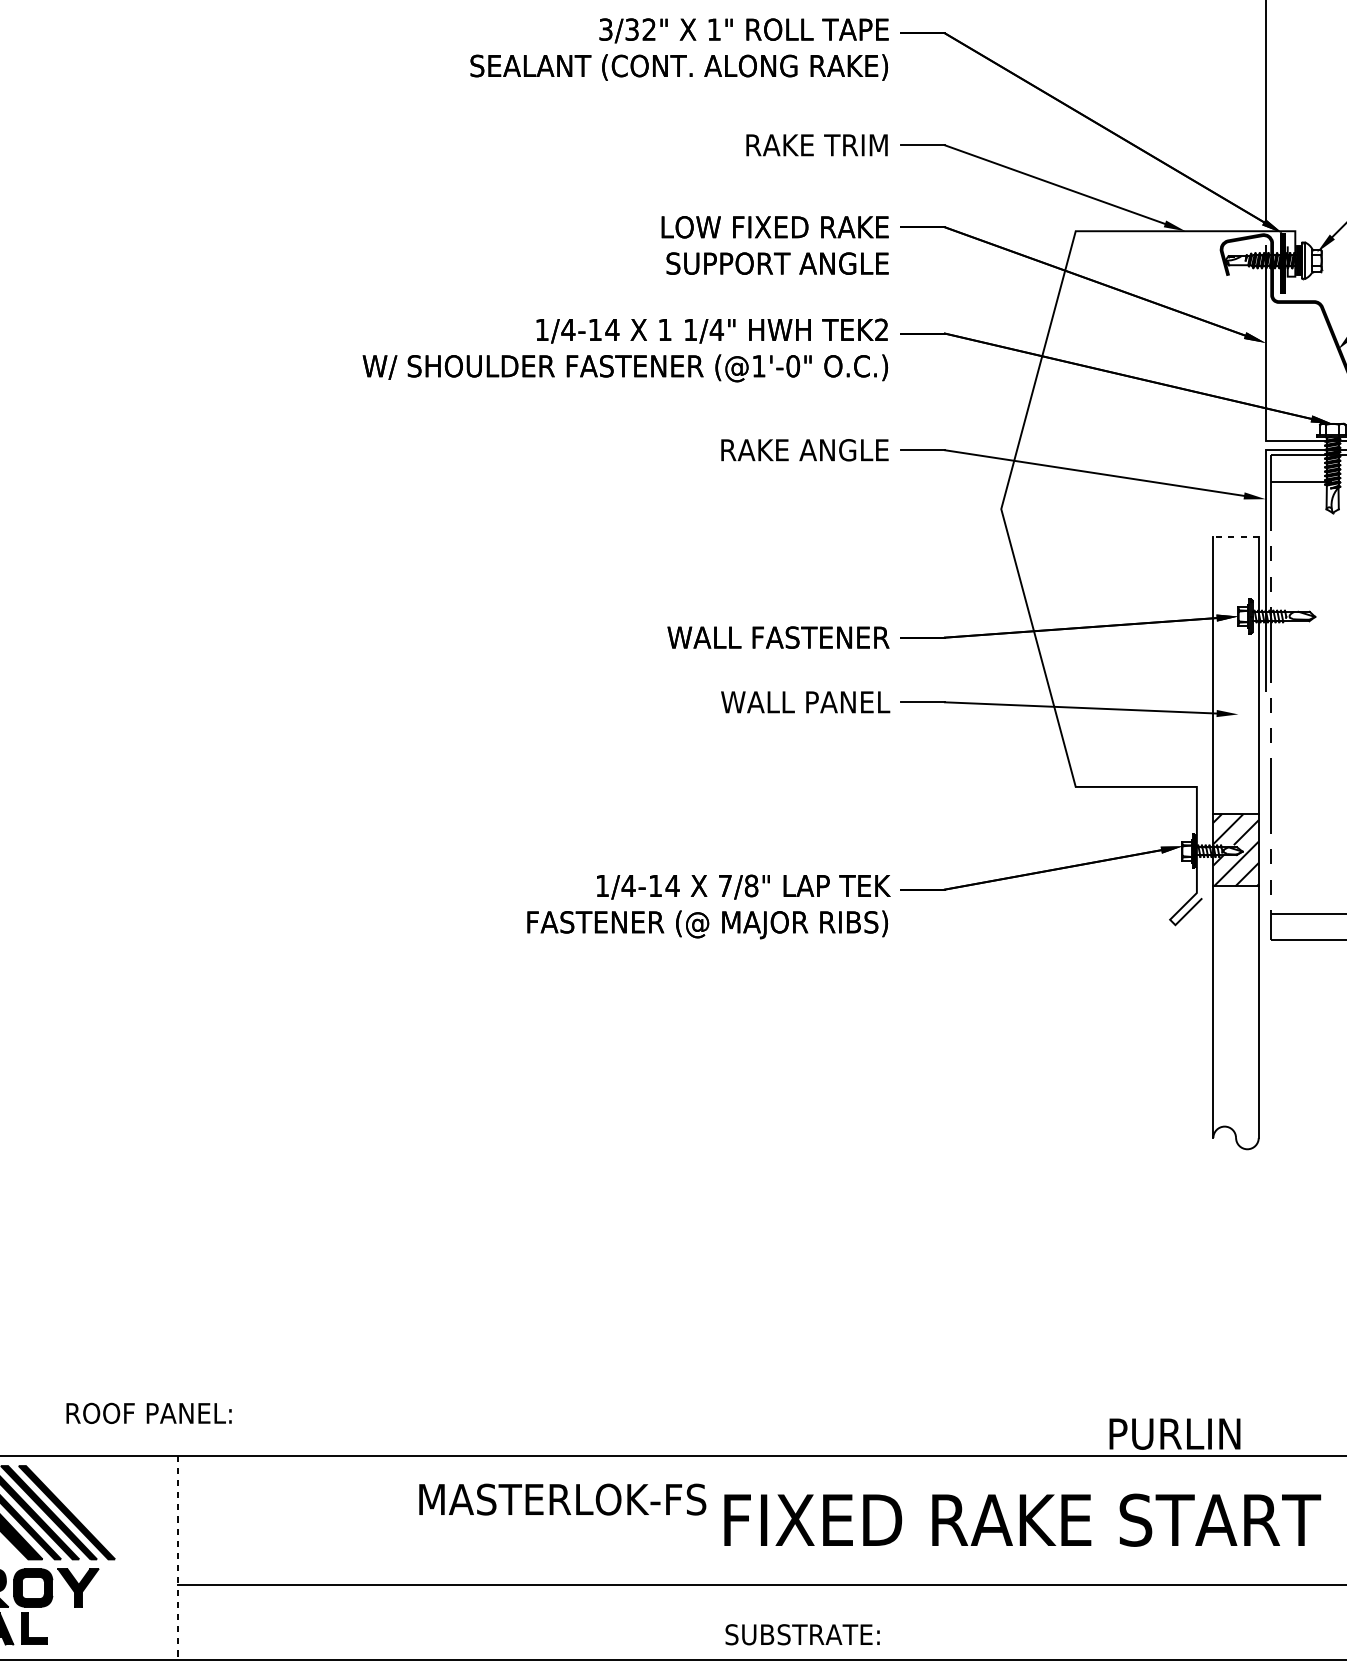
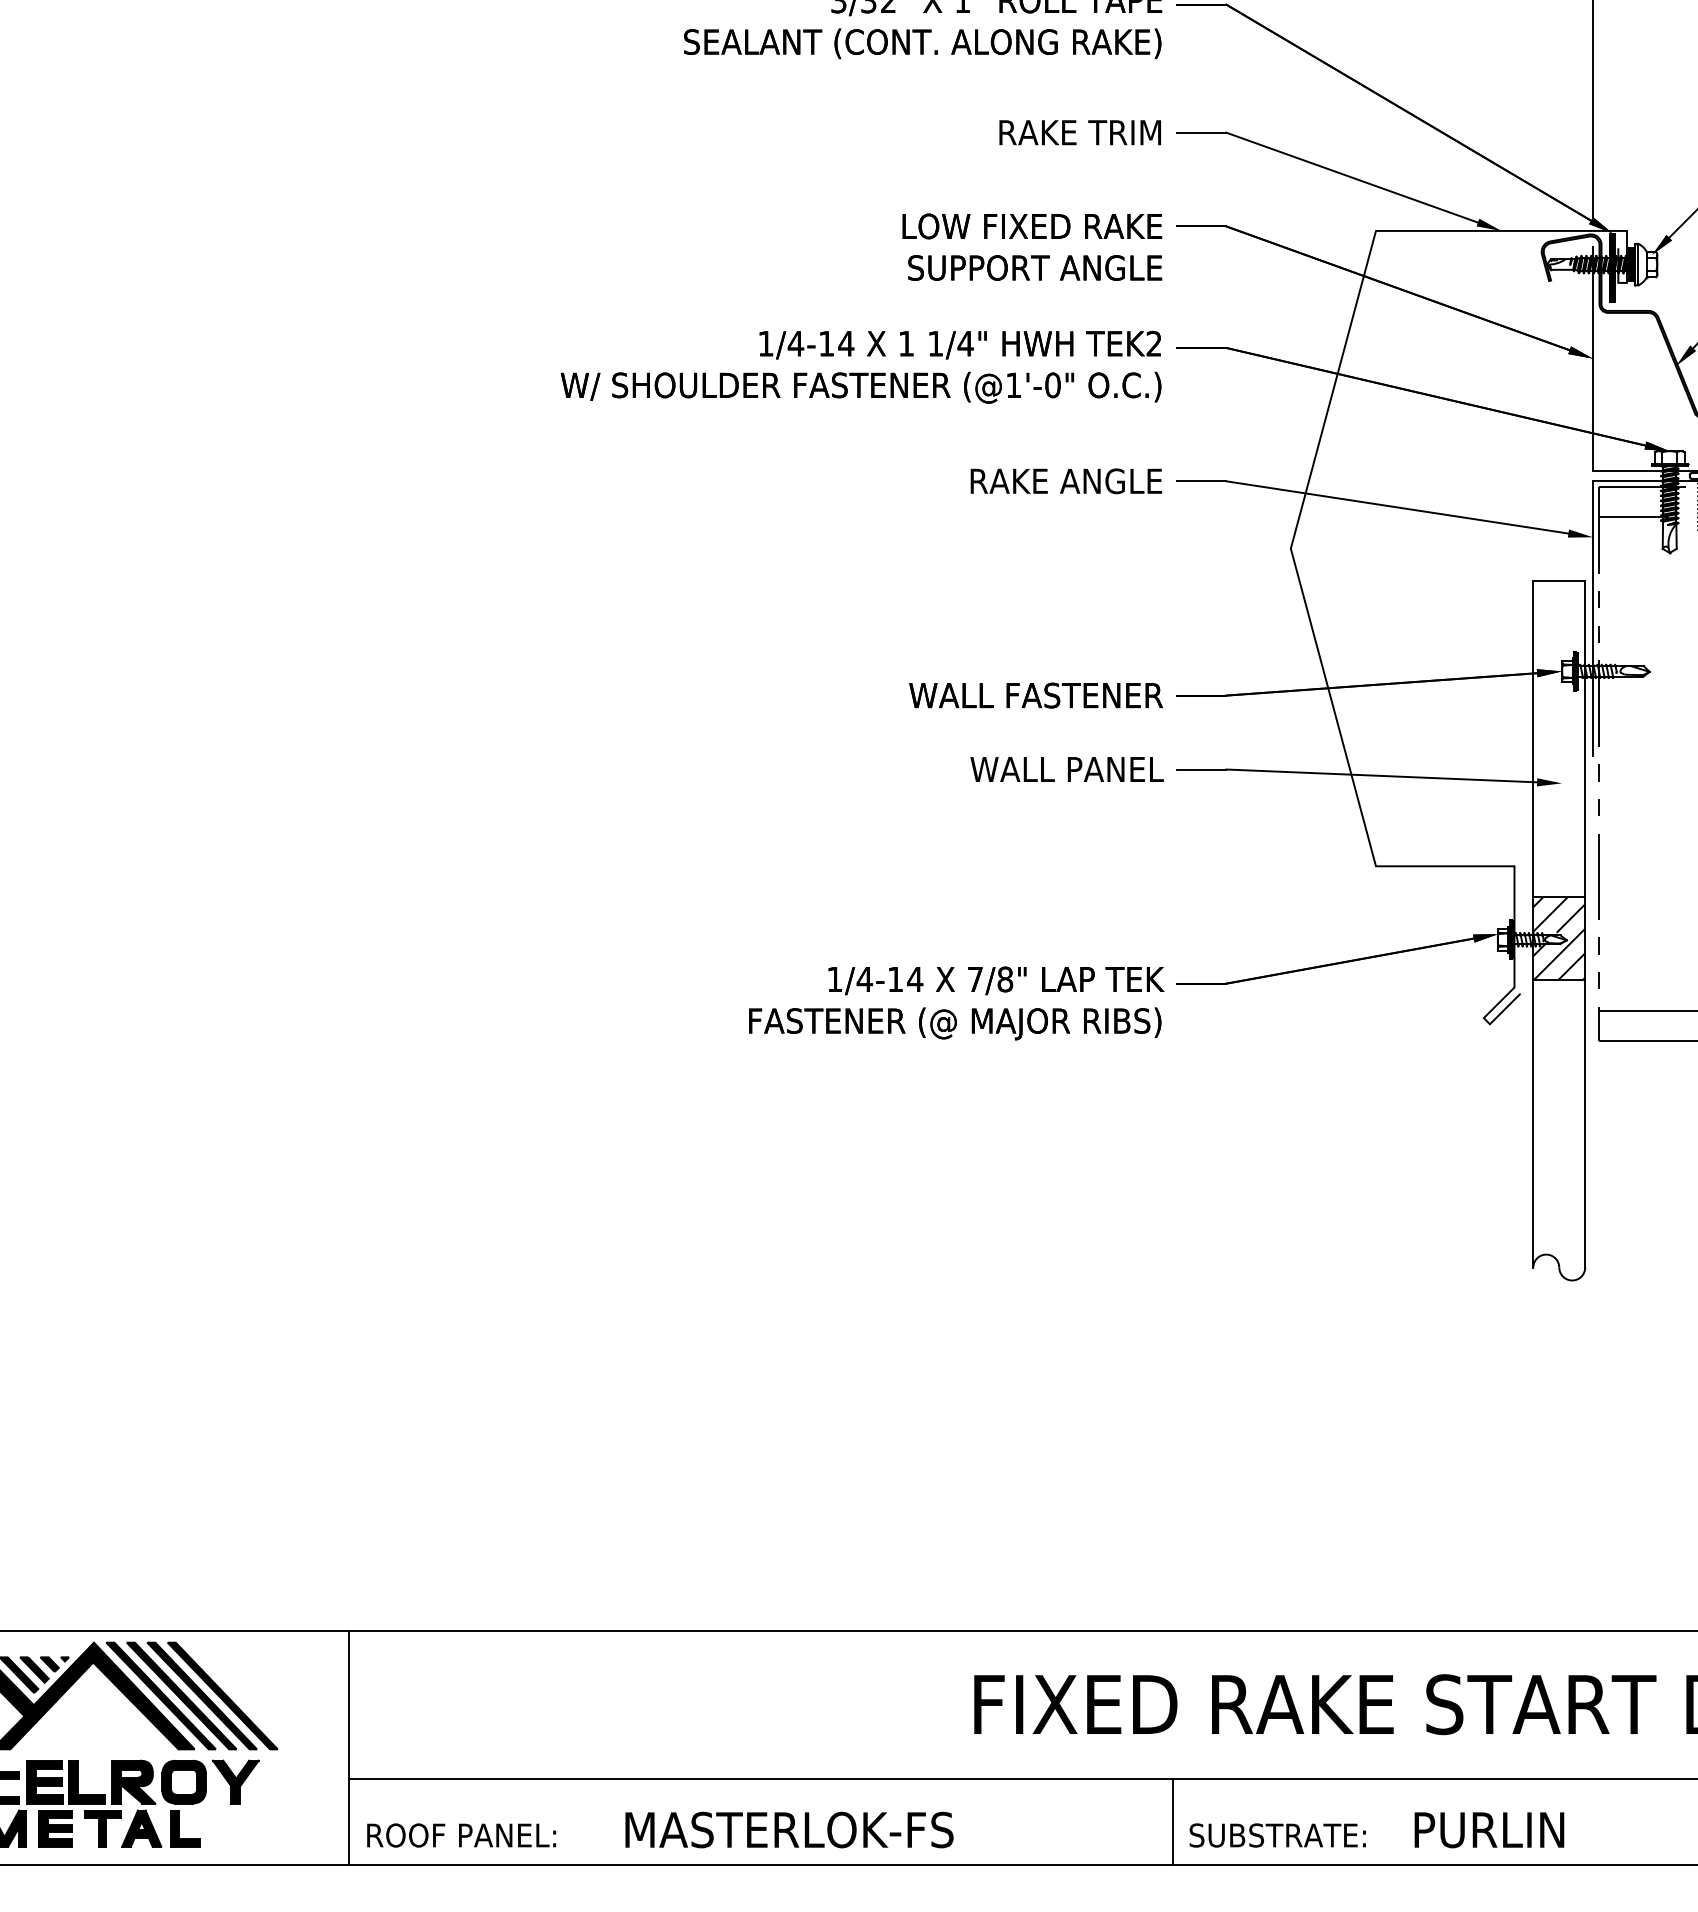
line: (1236, 536) -> (1559, 580), dashed -> solid
text: (149, 1413) -> (461, 1835), moved
text: (1175, 1434) -> (1489, 1830), moved
text: (562, 1499) -> (789, 1829), moved
line: (177, 1558) -> (349, 1748), dashed -> solid
line: (897, 1622) -> (1172, 1821), added
text: (802, 1634) -> (1277, 1835), moved

